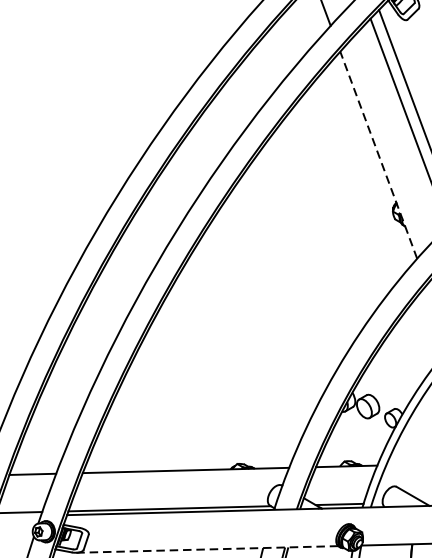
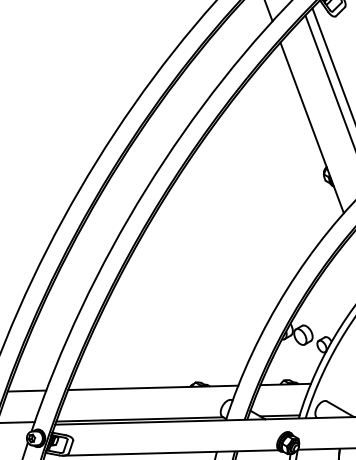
line: (377, 154) -> (311, 127), dashed -> solid
line: (206, 548) -> (170, 452), dashed -> solid

